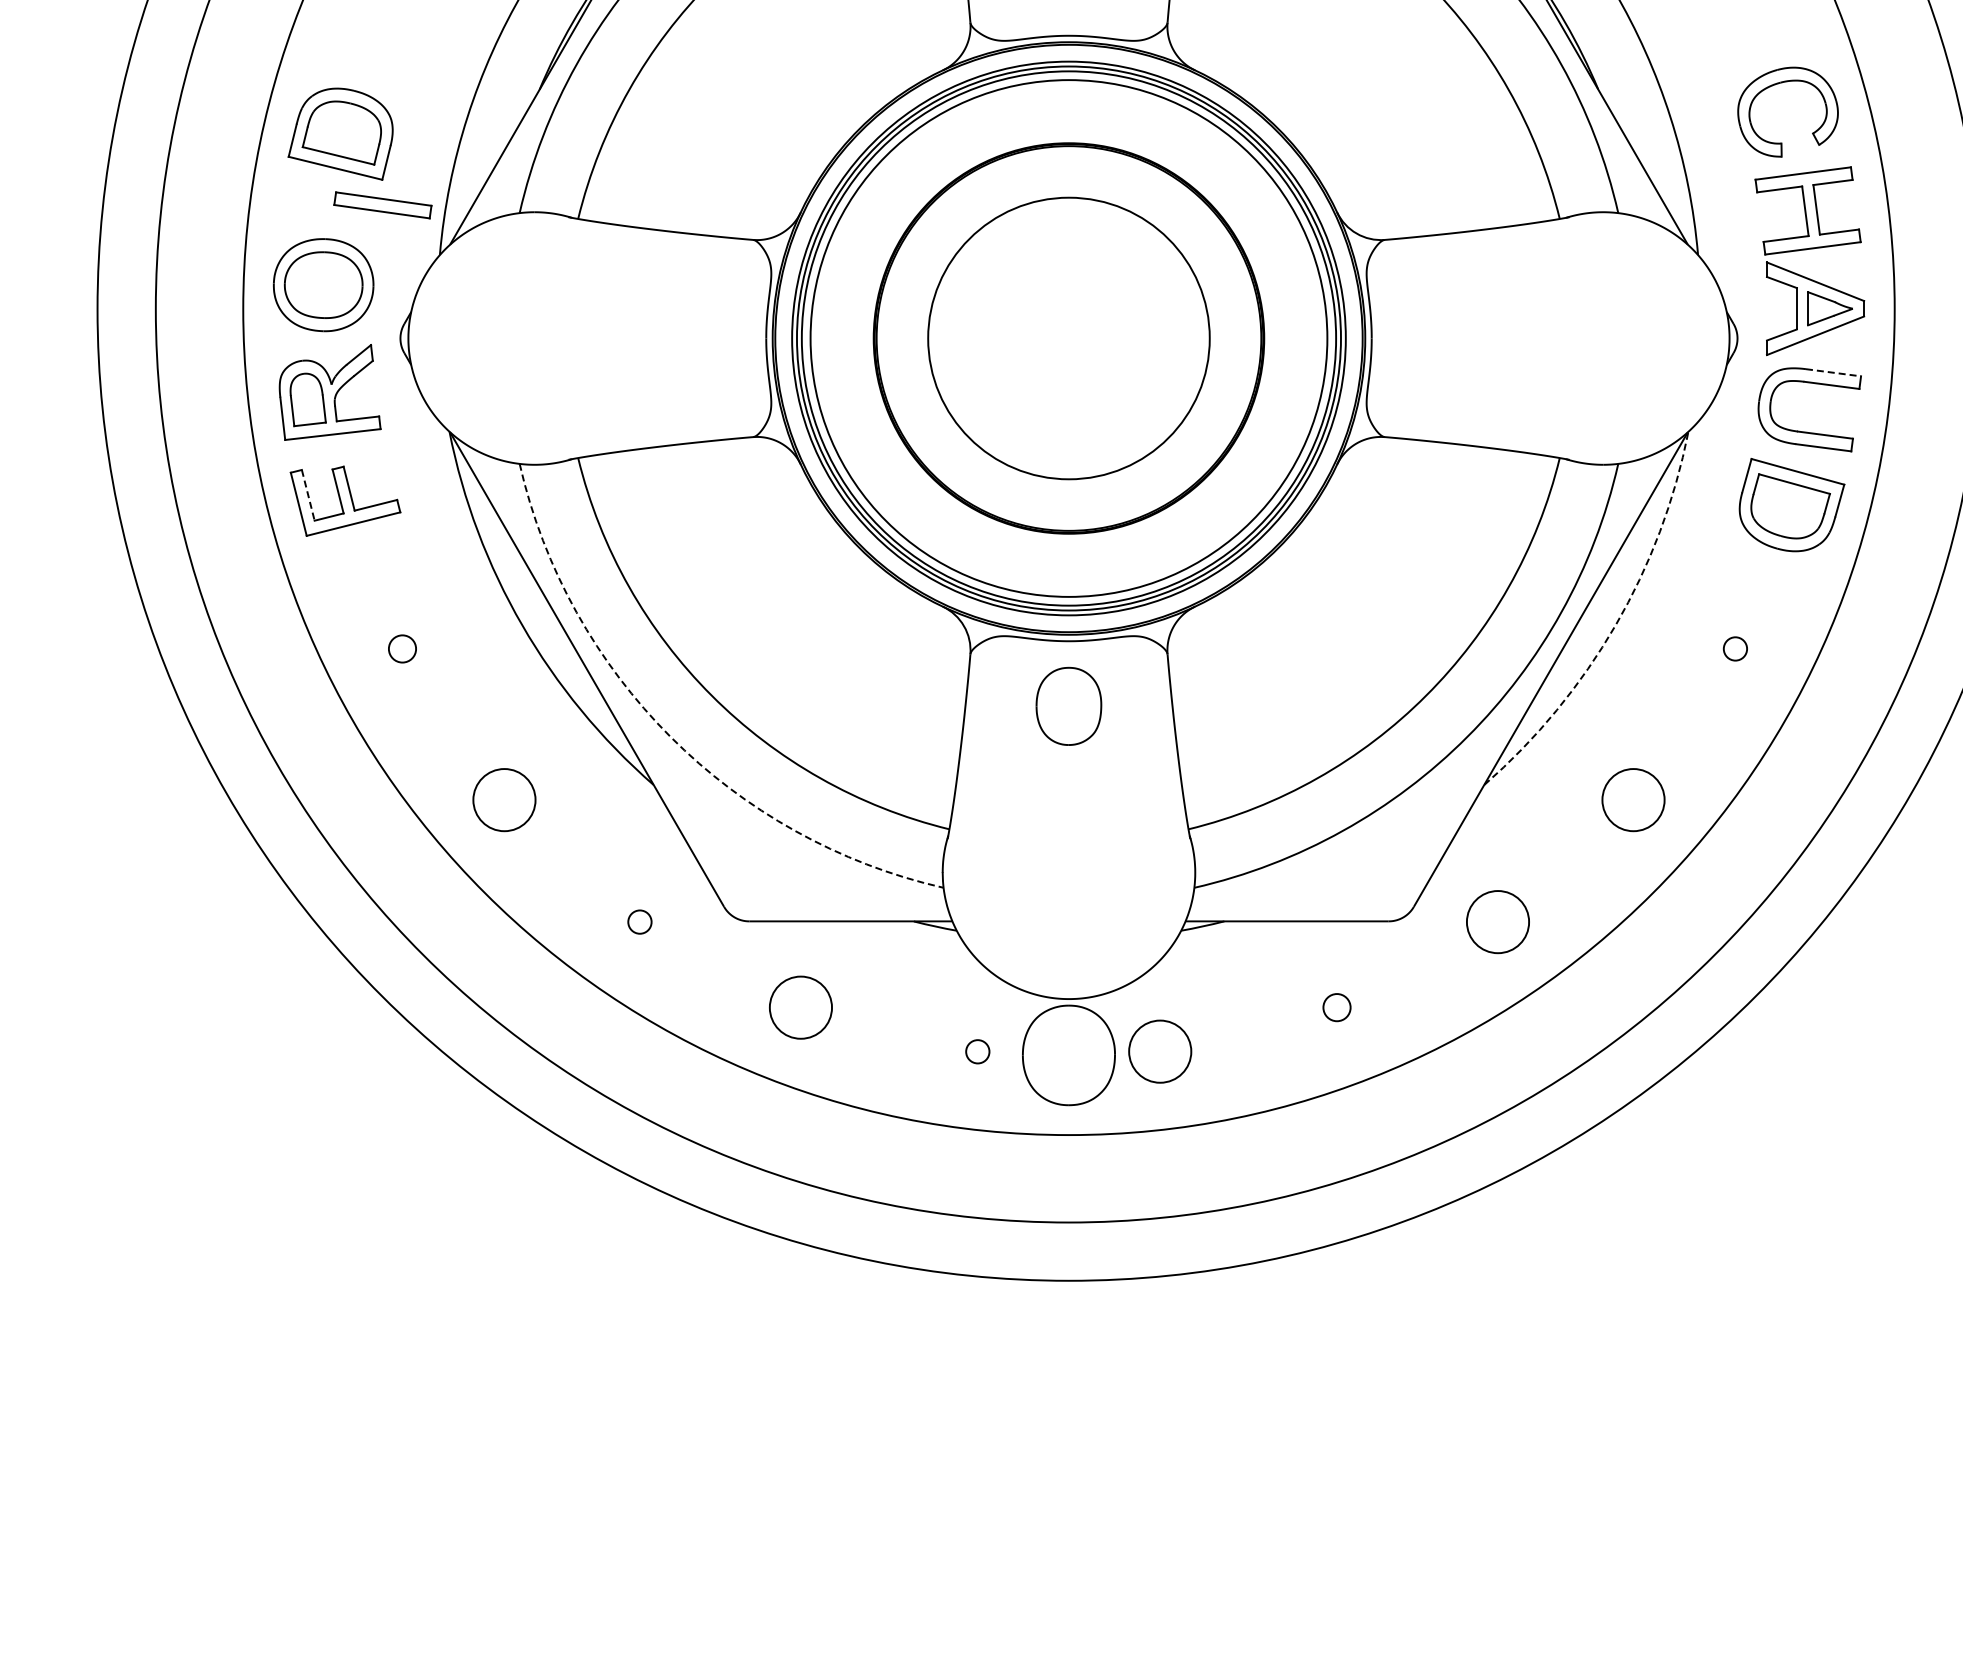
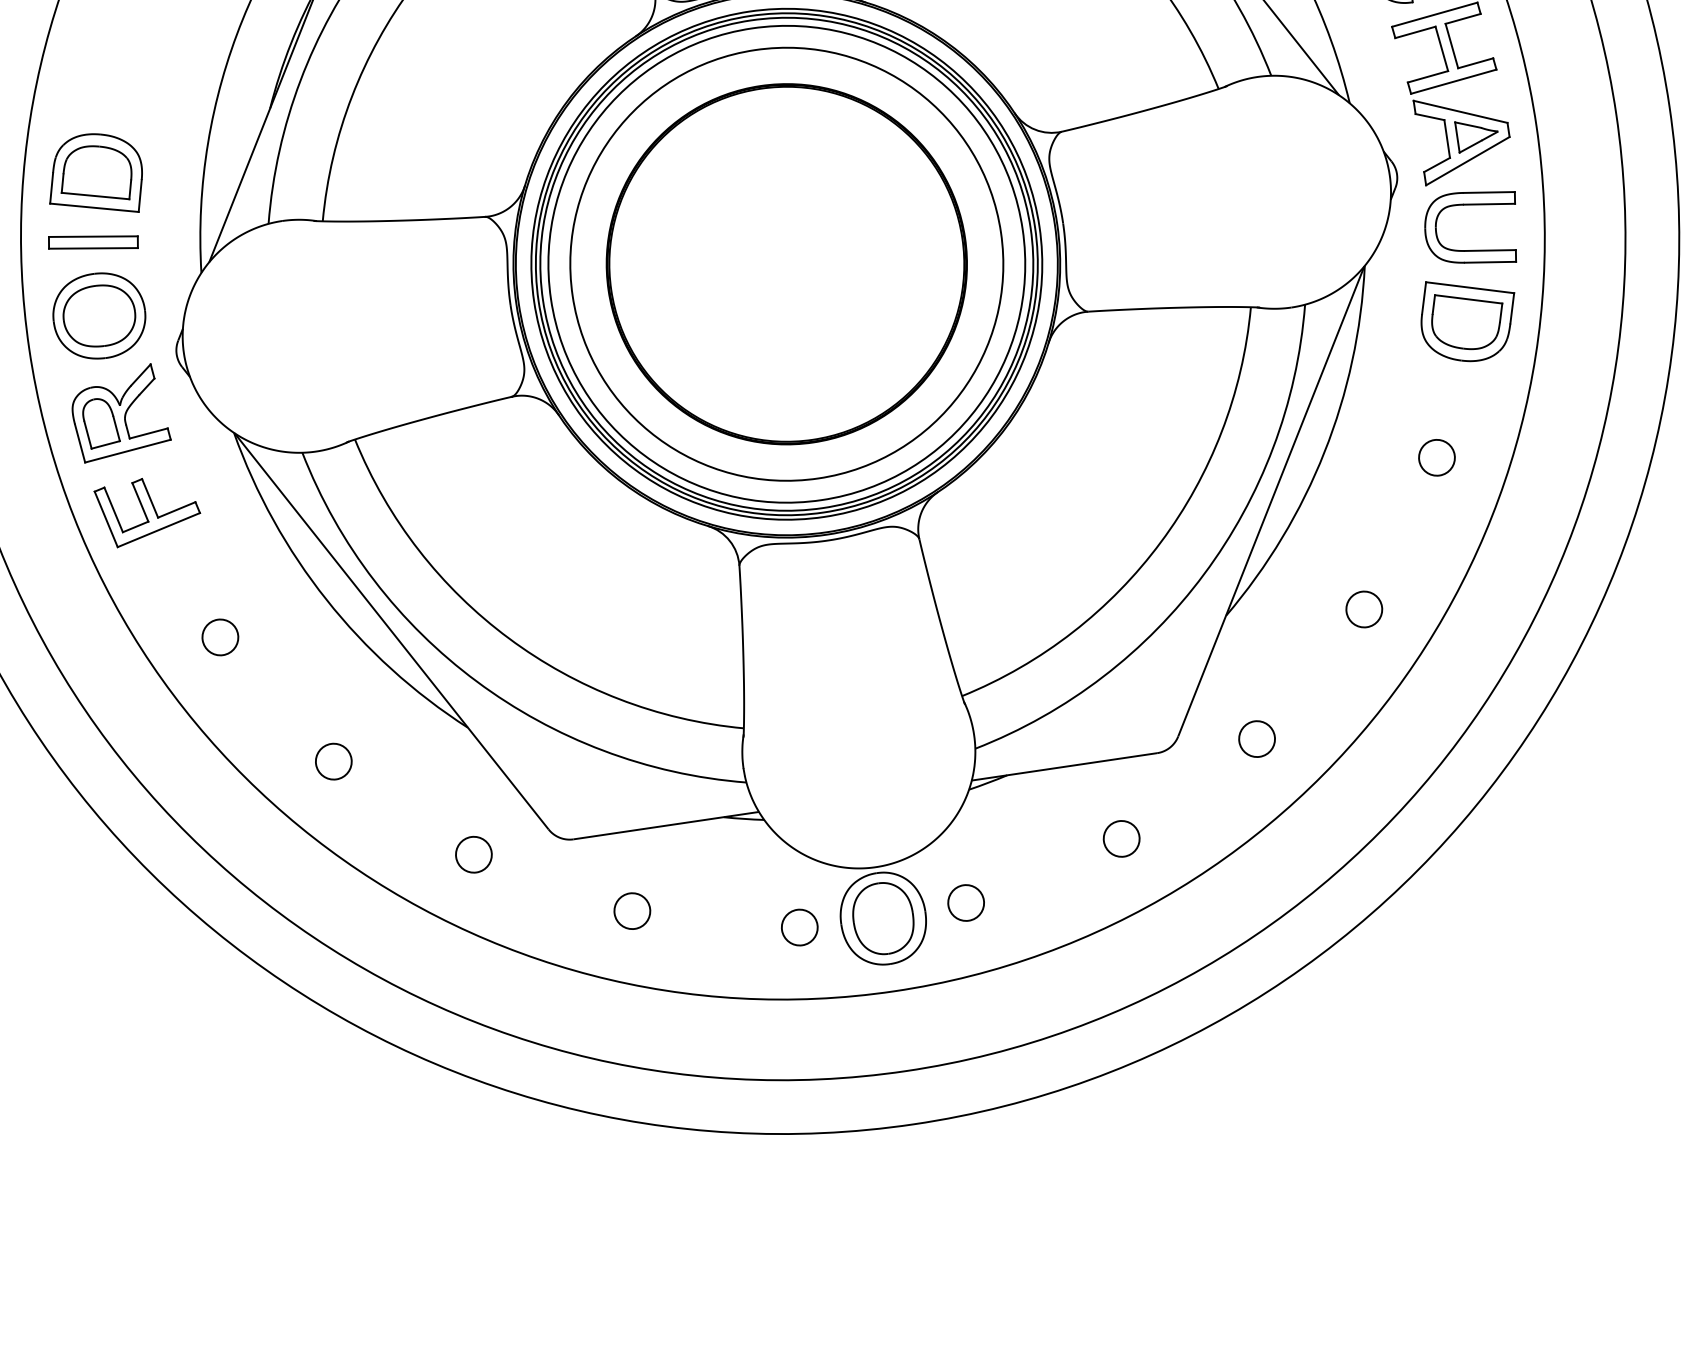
part: (382, 205) -> (93, 242), moved
circle: (1068, 338) -> (786, 264), size x1.67
line: (1833, 372) -> (1489, 192), dashed -> solid
line: (308, 495) -> (113, 510), dashed -> solid
arc: (1615, 625) -> (1324, 452), dashed -> solid
circle: (402, 648) -> (220, 637), size x1.43
circle: (1735, 648) -> (1436, 457), size x1.67
part: (1068, 705) -> (882, 917), moved
arc: (670, 736) -> (476, 681), dashed -> solid
circle: (504, 799) -> (333, 761), size x0.62
circle: (1633, 799) -> (1364, 608), size x0.62
circle: (639, 921) -> (473, 854), size x1.67
circle: (1497, 921) -> (1256, 738), size x0.62
circle: (800, 1007) -> (631, 911), size x0.62
circle: (1336, 1007) -> (1121, 838), size x1.43
circle: (977, 1051) -> (799, 927), size x1.67
circle: (1159, 1051) -> (965, 902), size x0.62

